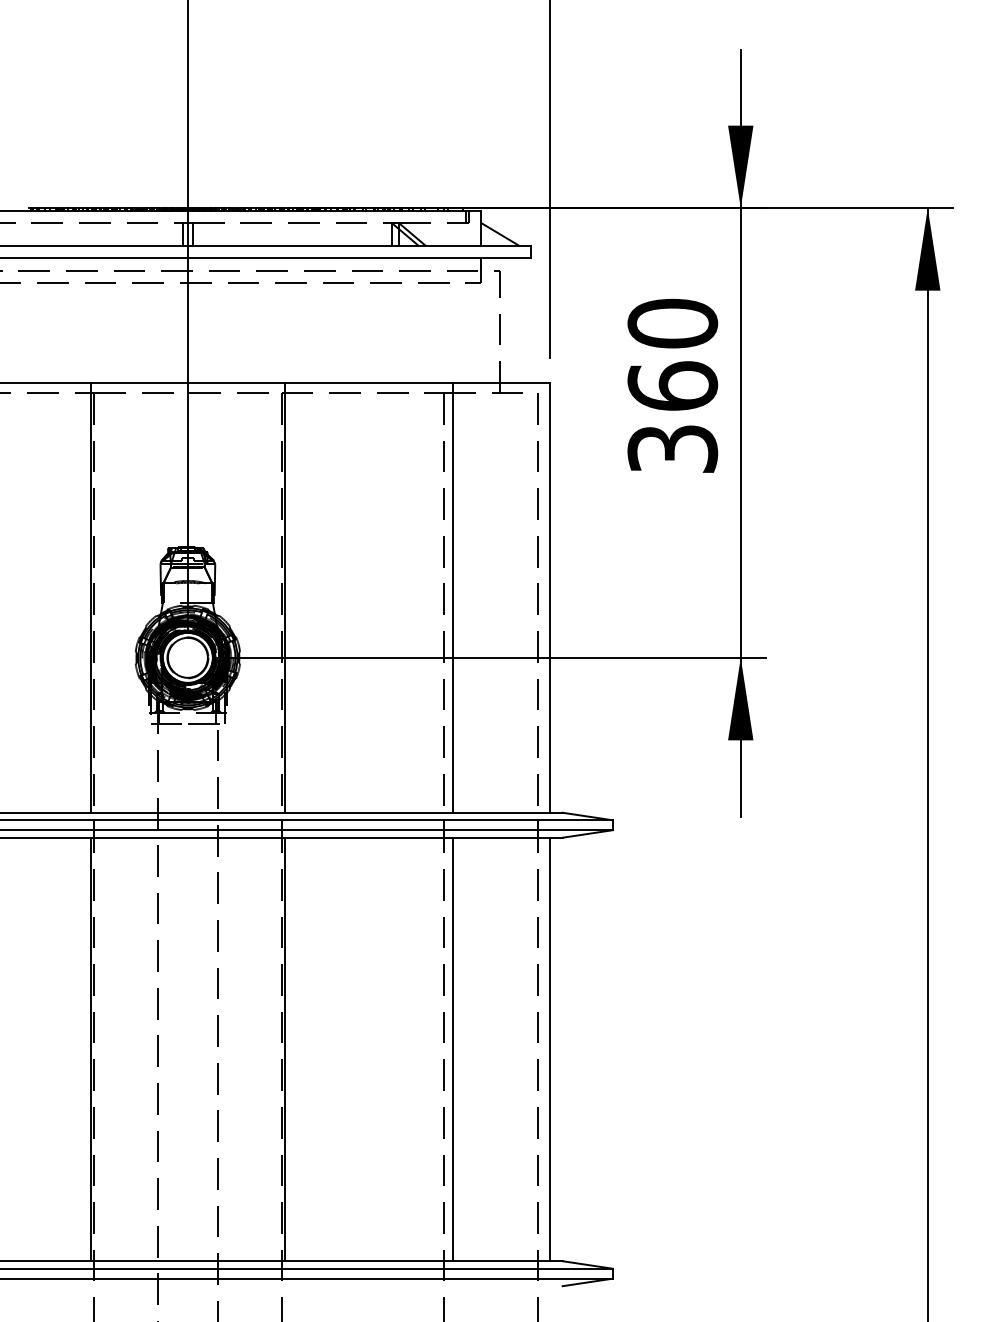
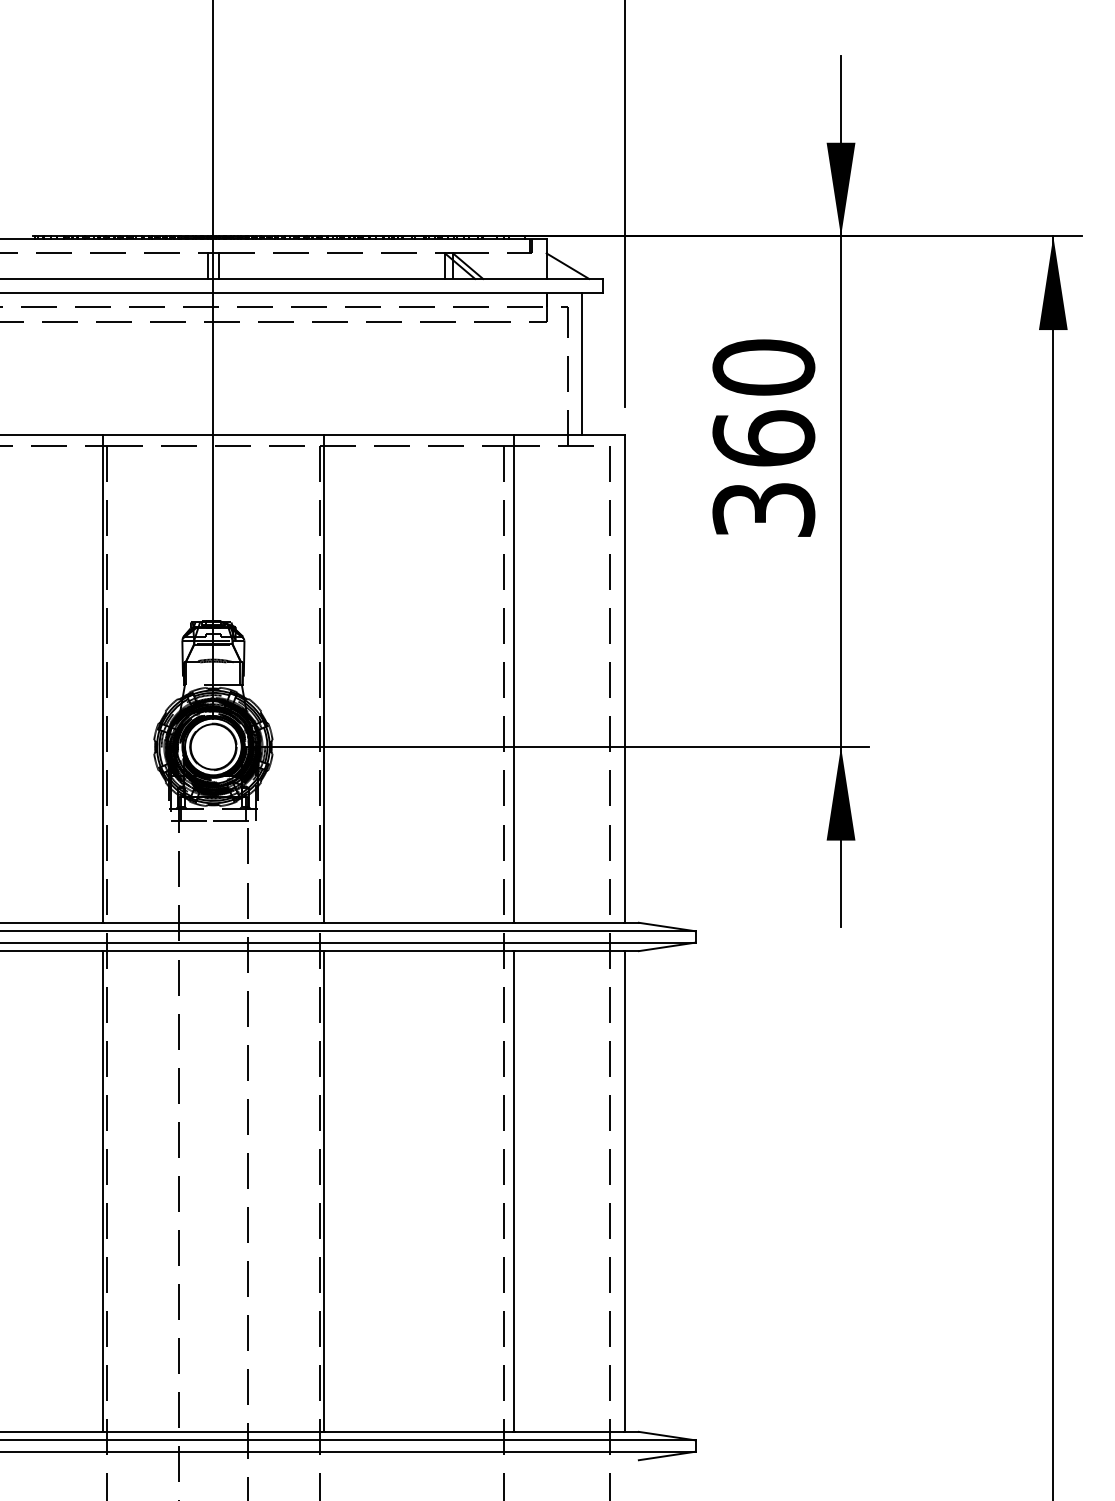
line: (513, 320) -> (582, 363), added

